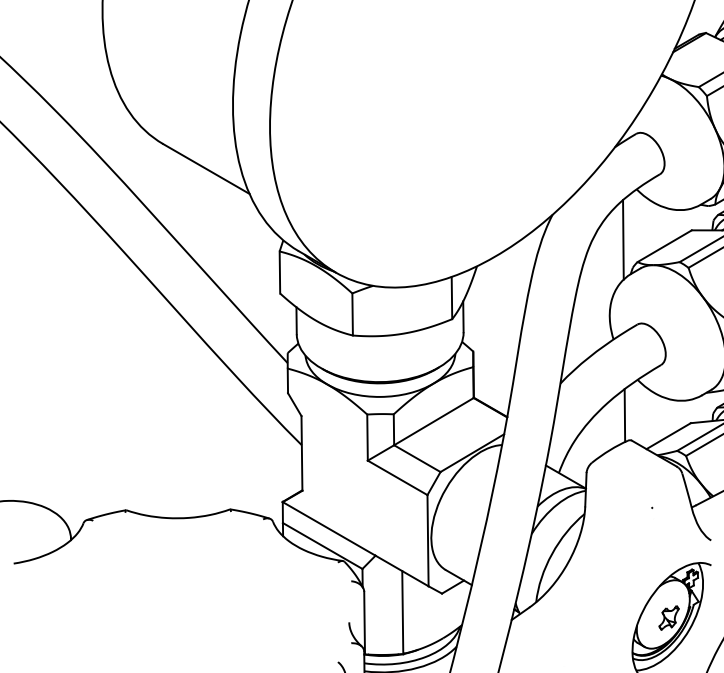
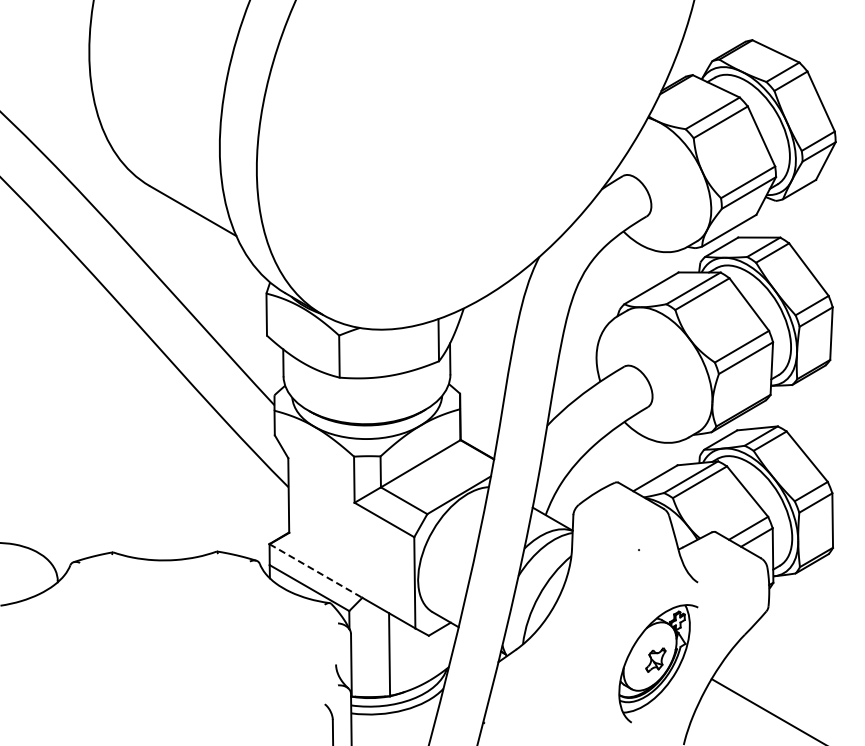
line: (622, 239) -> (609, 281), removed
line: (624, 415) -> (611, 457), removed
line: (328, 529) -> (315, 571), solid -> dashed

